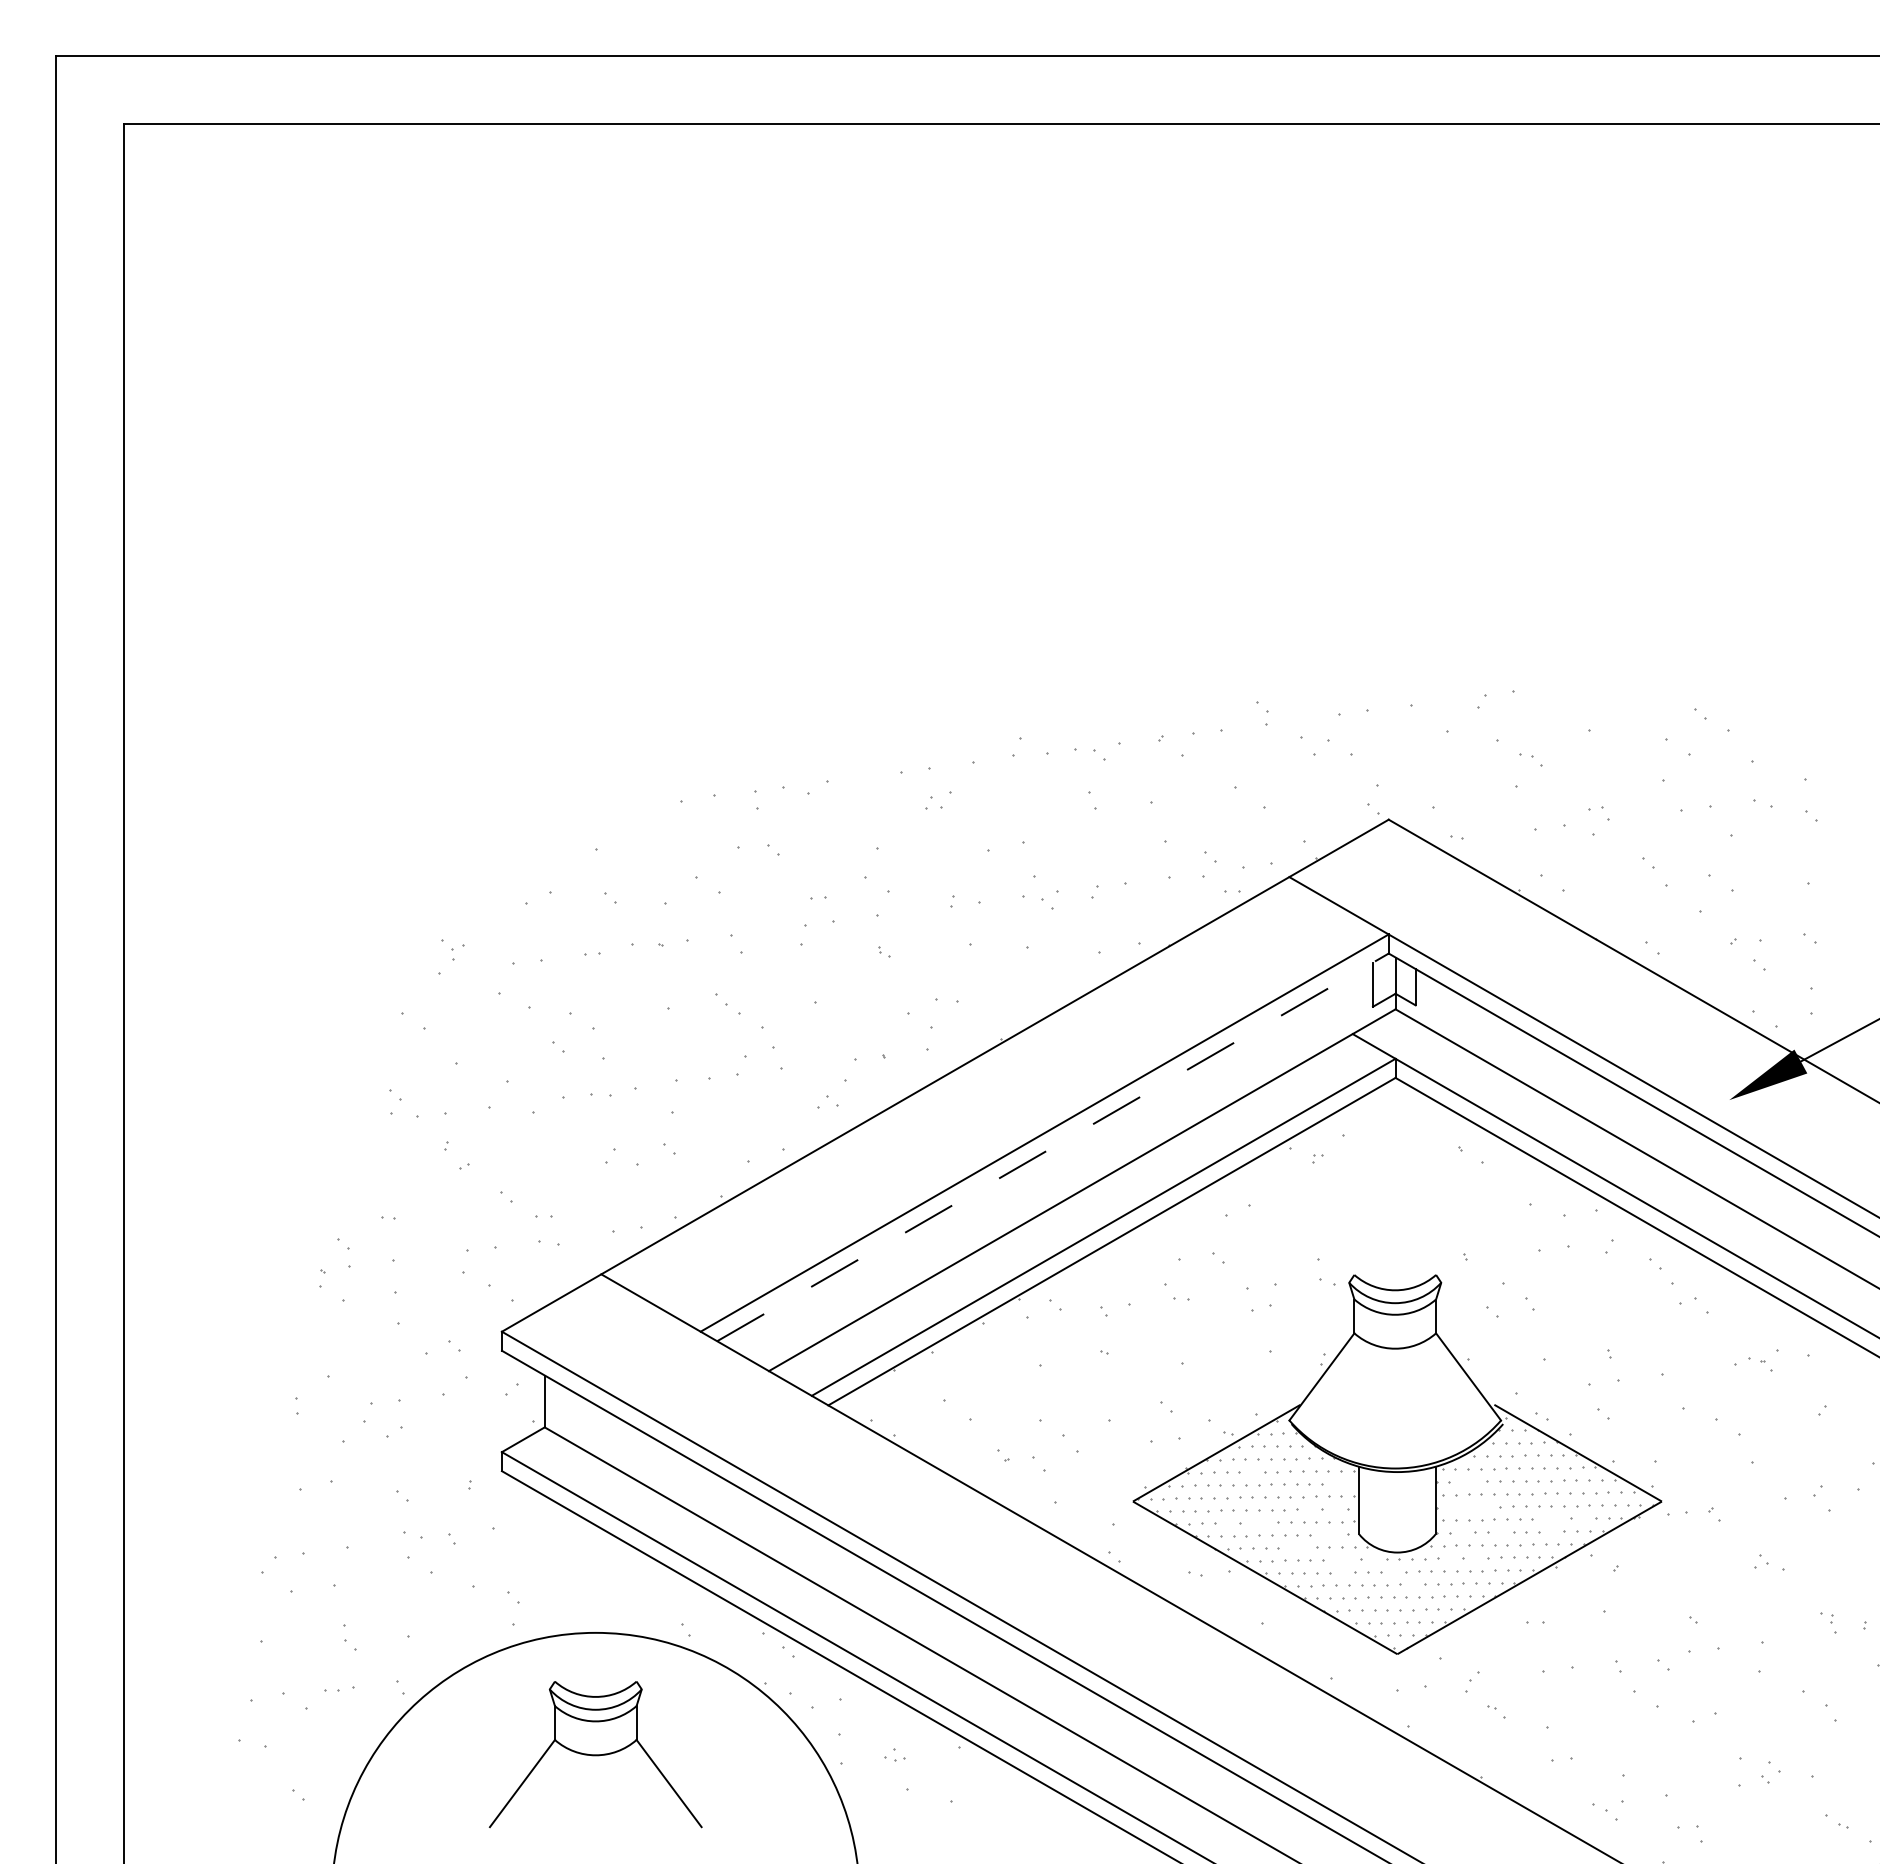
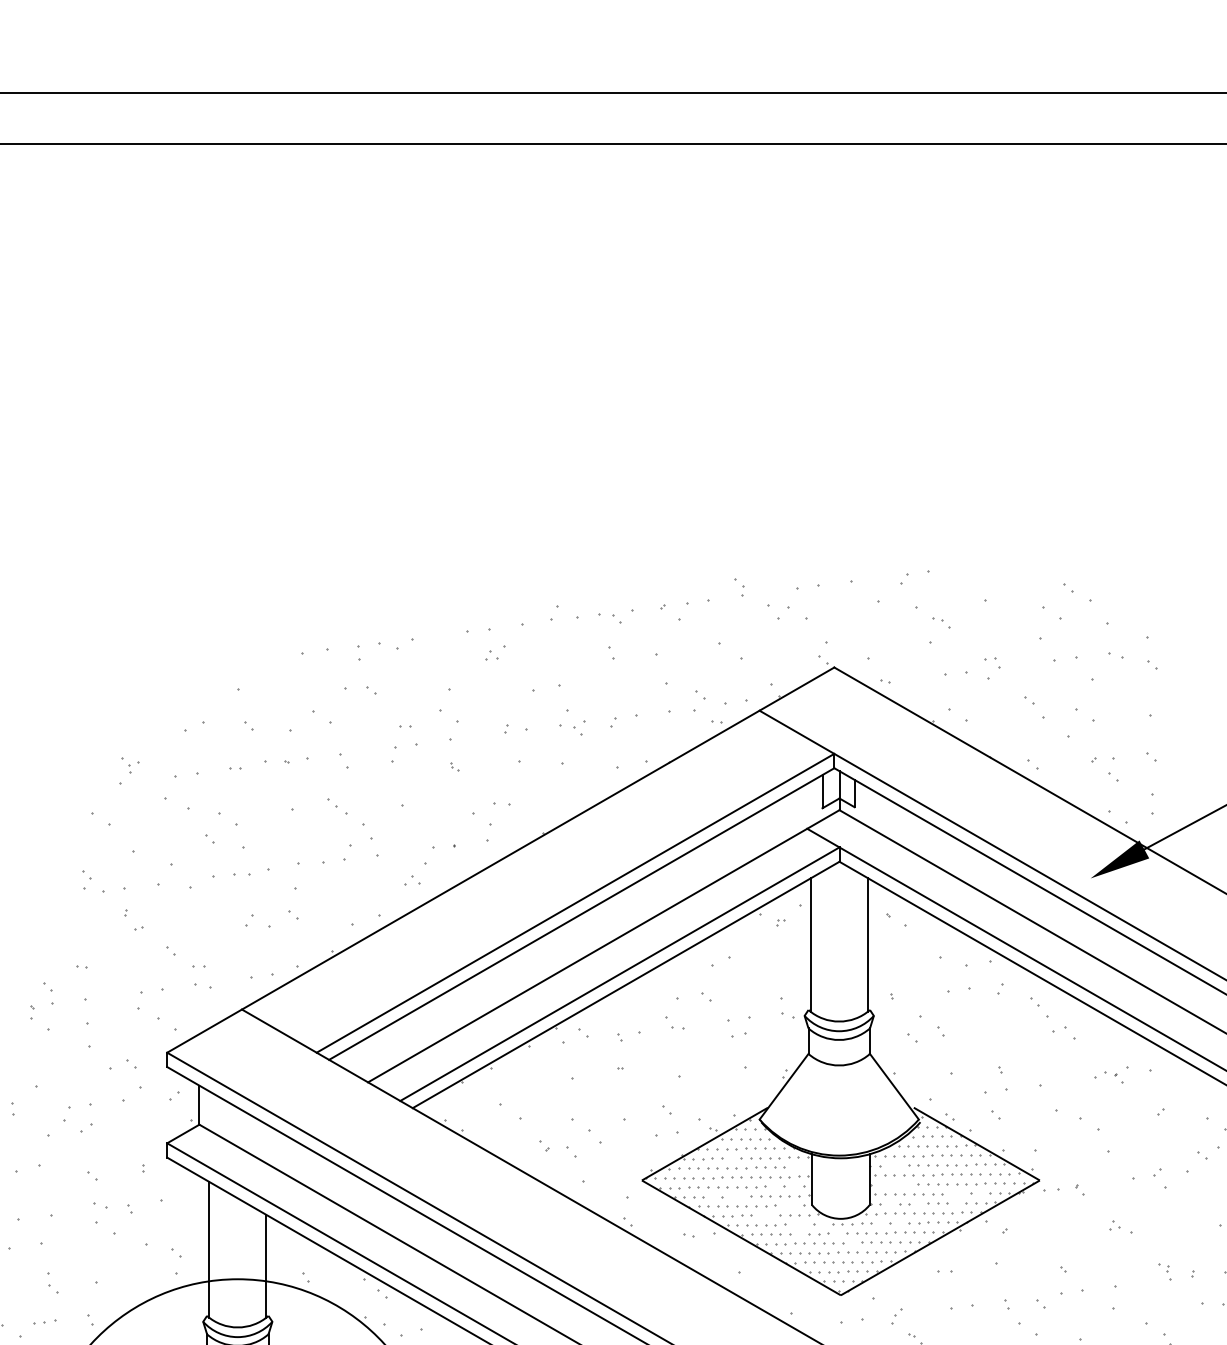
line: (1052, 1147) -> (581, 914), dashed -> solid
line: (1357, 1188) -> (810, 944), added
line: (1433, 1188) -> (868, 944), added
line: (557, 1593) -> (209, 1249), added
line: (633, 1615) -> (266, 1266), added

